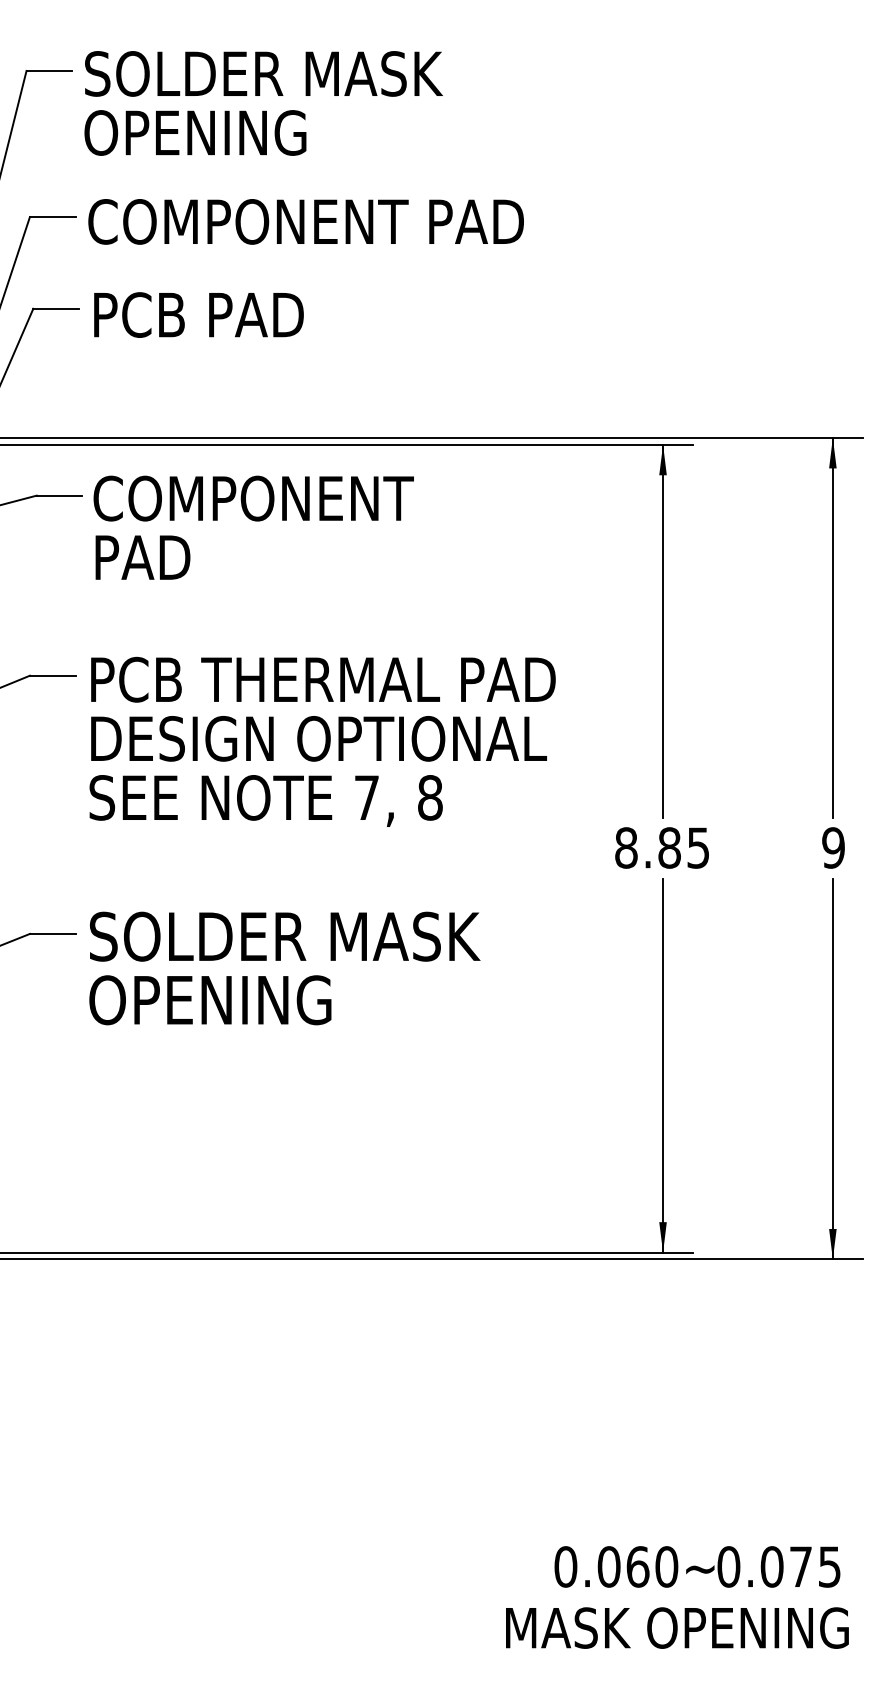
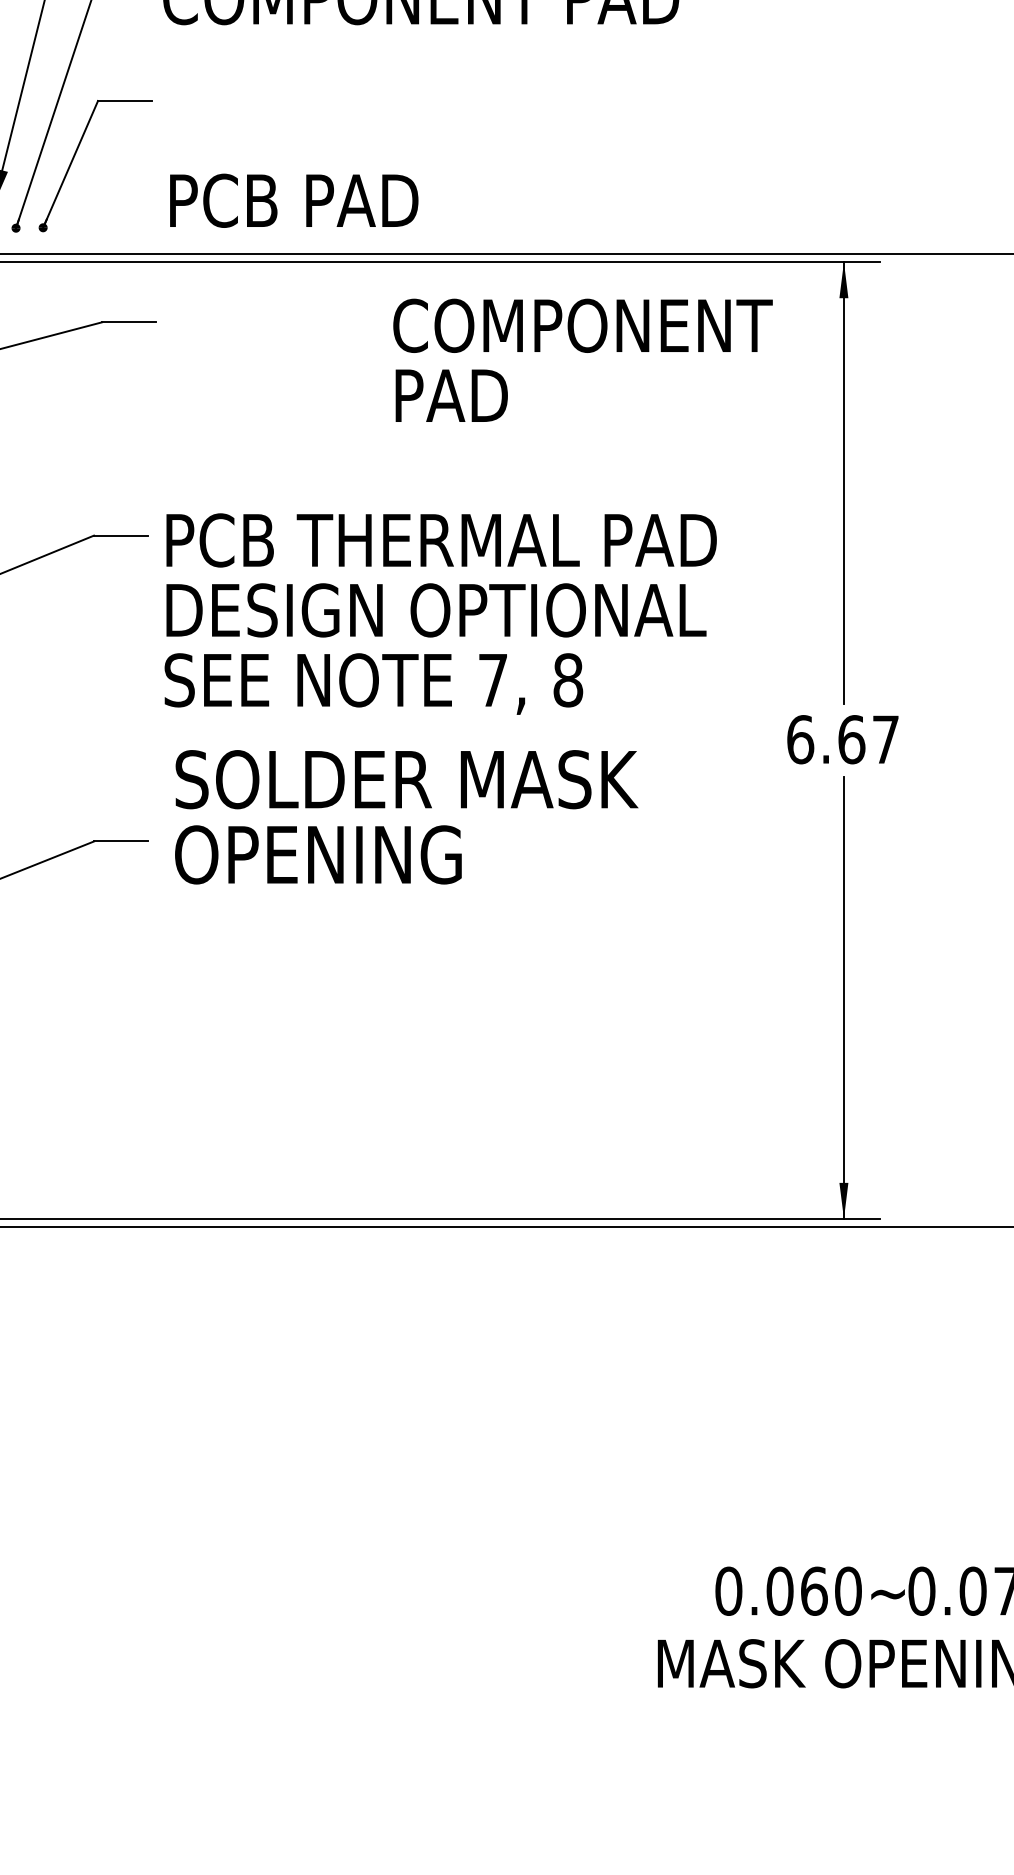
text: (198, 314) -> (293, 200), moved
text: (253, 527) -> (582, 360), moved
text: (662, 847) -> (843, 739), 8.85 -> 6.67
text: (284, 968) -> (406, 817), moved

